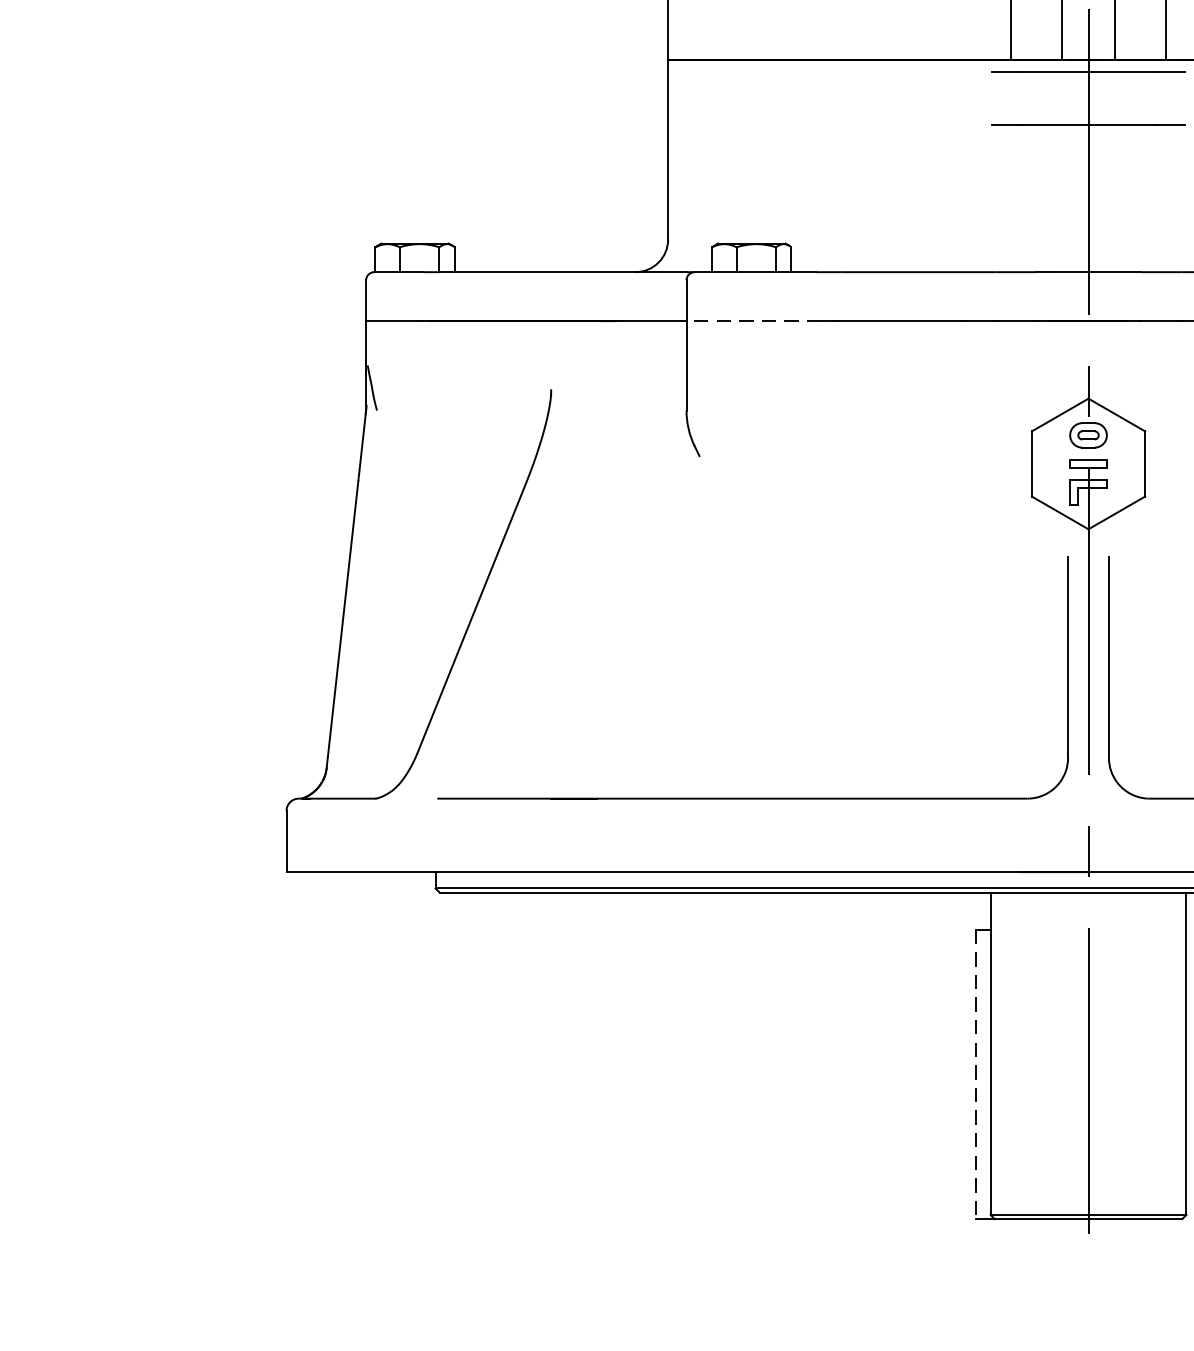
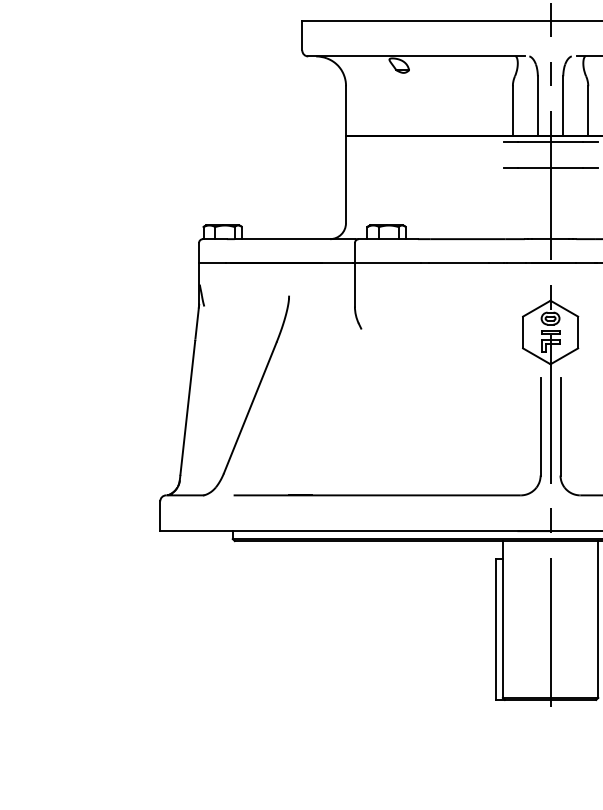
line: (753, 320) -> (387, 262), dashed -> solid
line: (975, 1076) -> (495, 630), dashed -> solid

